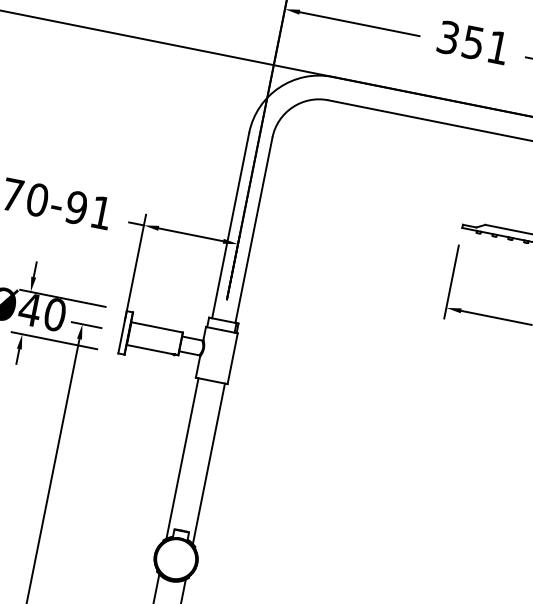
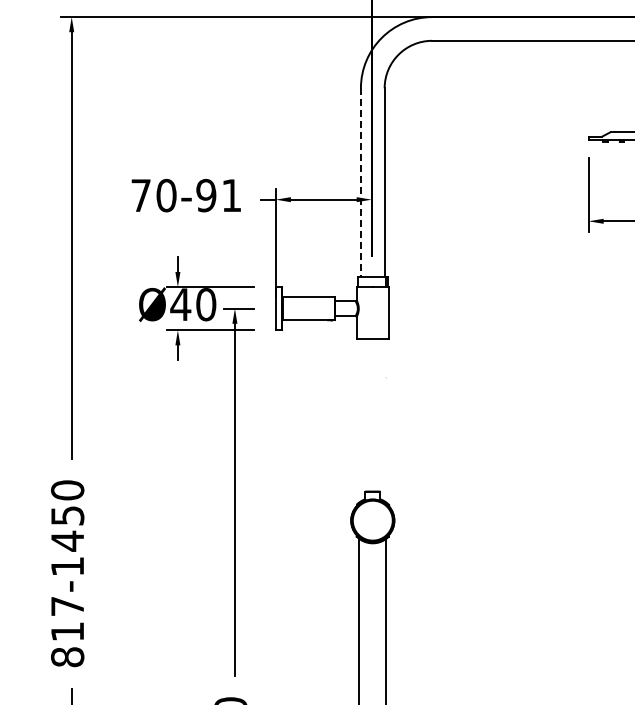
line: (230, 225) -> (360, 182), solid -> dashed
line: (182, 458) -> (359, 420), removed
line: (209, 463) -> (386, 420), removed

